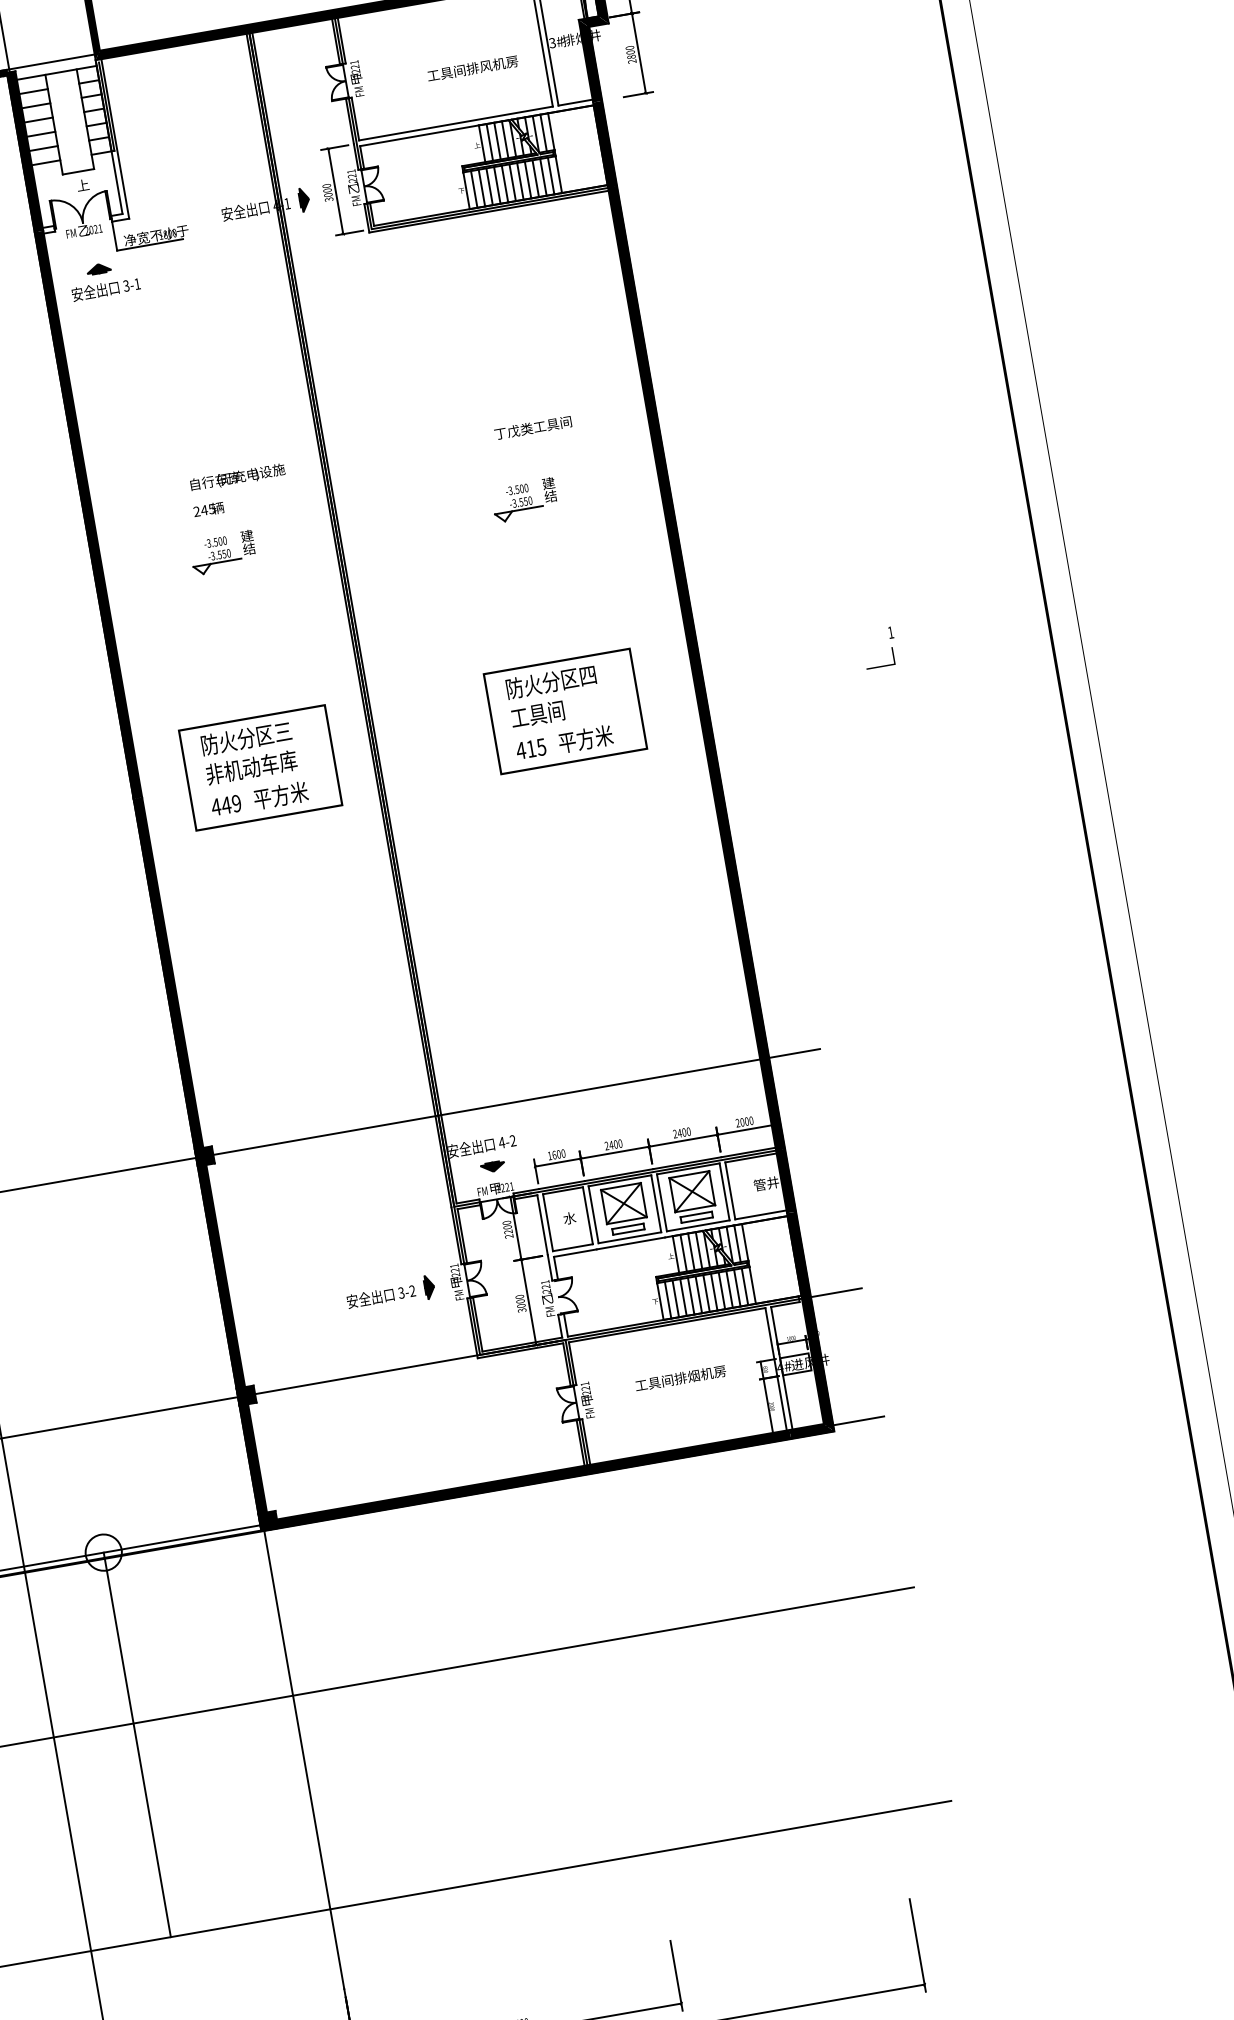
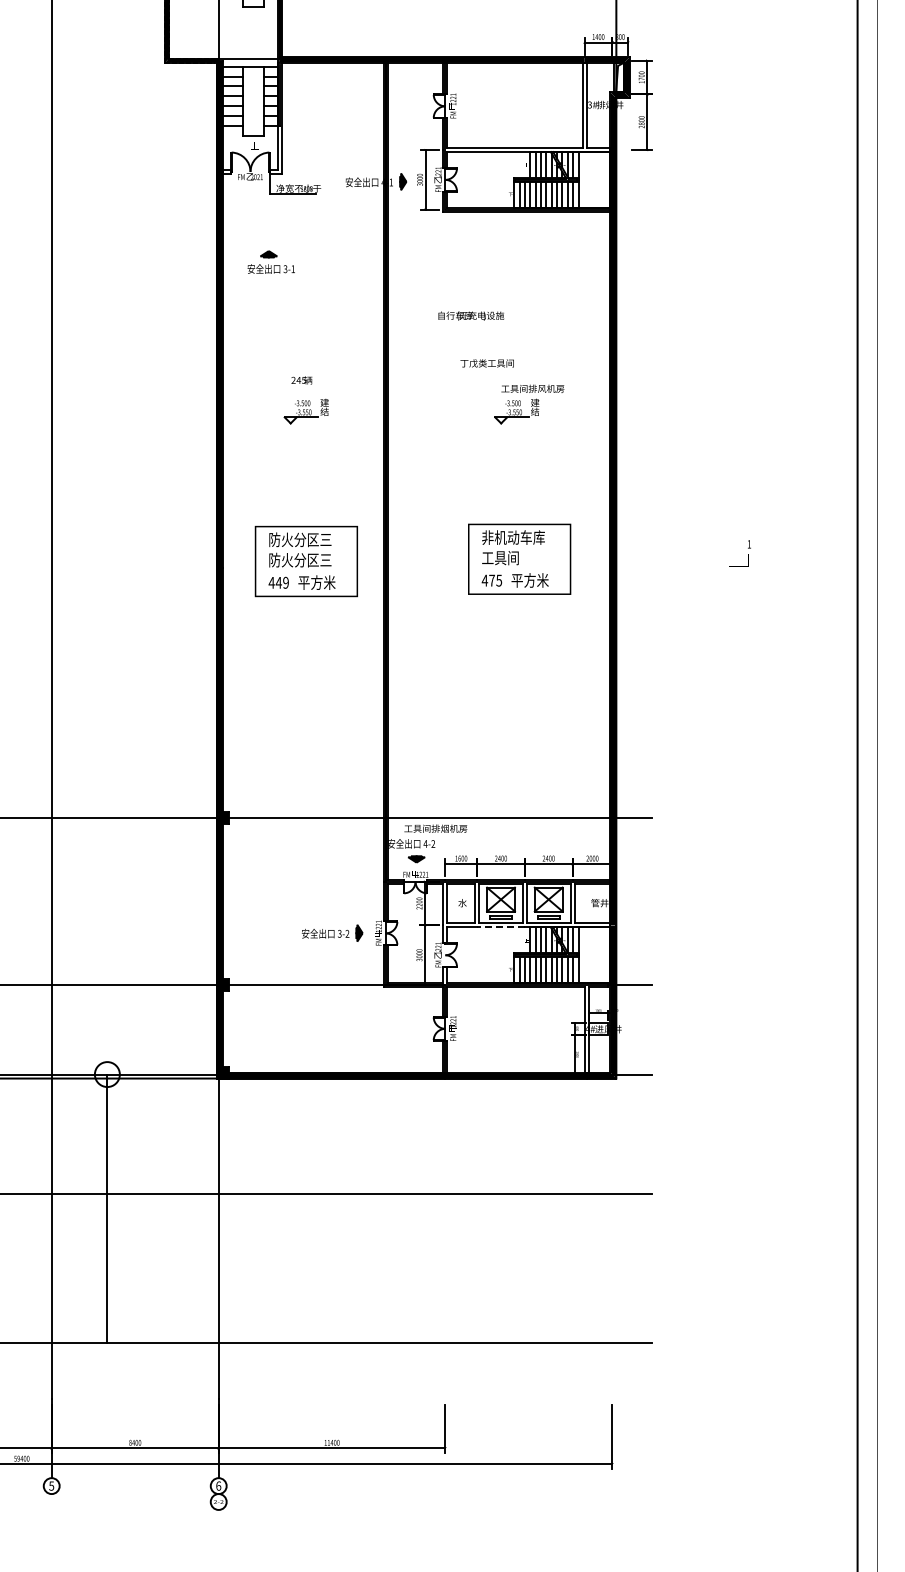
text: (472, 68) -> (532, 388), moved
part: (103, 278) -> (270, 261), moved
text: (532, 428) -> (486, 363), moved
text: (237, 476) -> (471, 315), moved
text: (551, 681) -> (513, 537), 防火分区四 -> 非机动车库
text: (530, 748) -> (491, 580), 415 -> 475
text: (250, 766) -> (299, 559), 非机动车库 -> 防火分区三
line: (631, 1243) -> (501, 927), solid -> dashed
text: (680, 1378) -> (435, 828), moved

